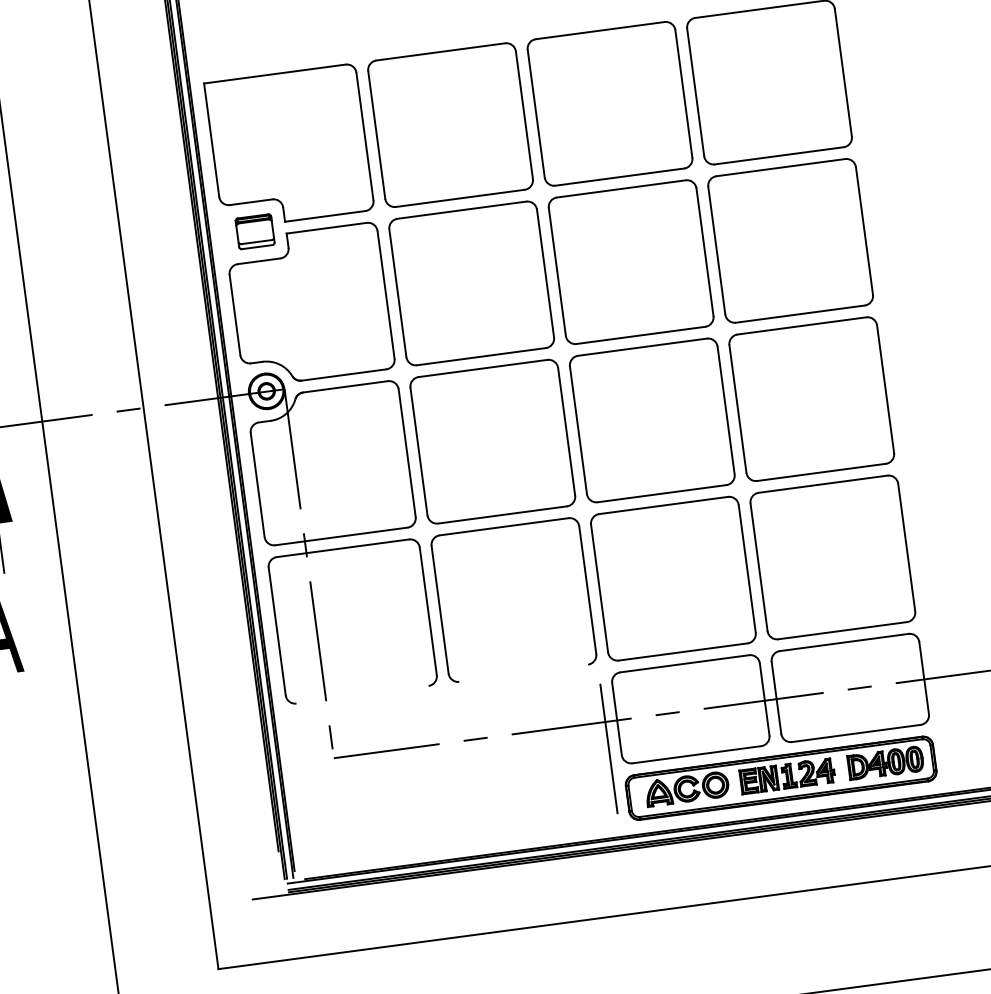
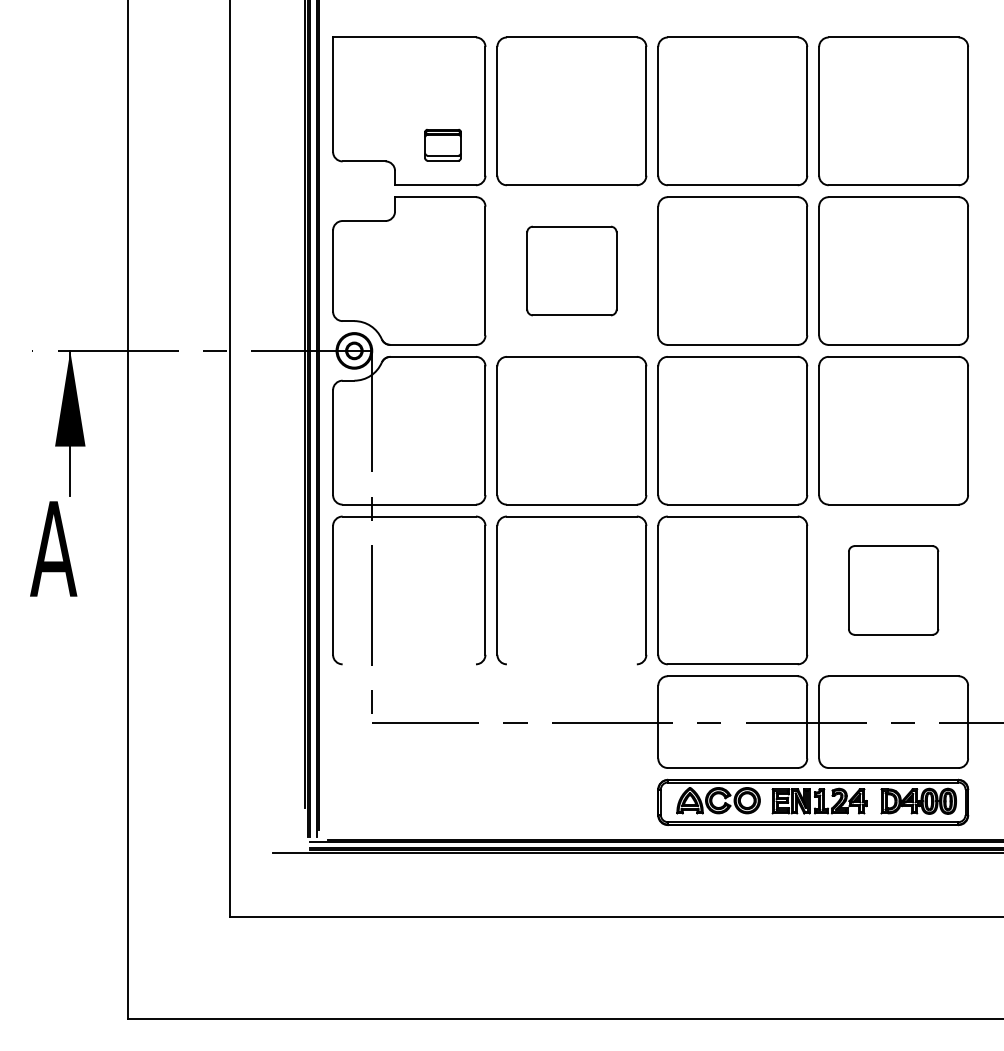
part: (254, 231) -> (442, 144), moved
part: (471, 282) -> (571, 270), size x0.6
part: (832, 557) -> (893, 590), size x0.6
line: (609, 748) -> (646, 750), removed

